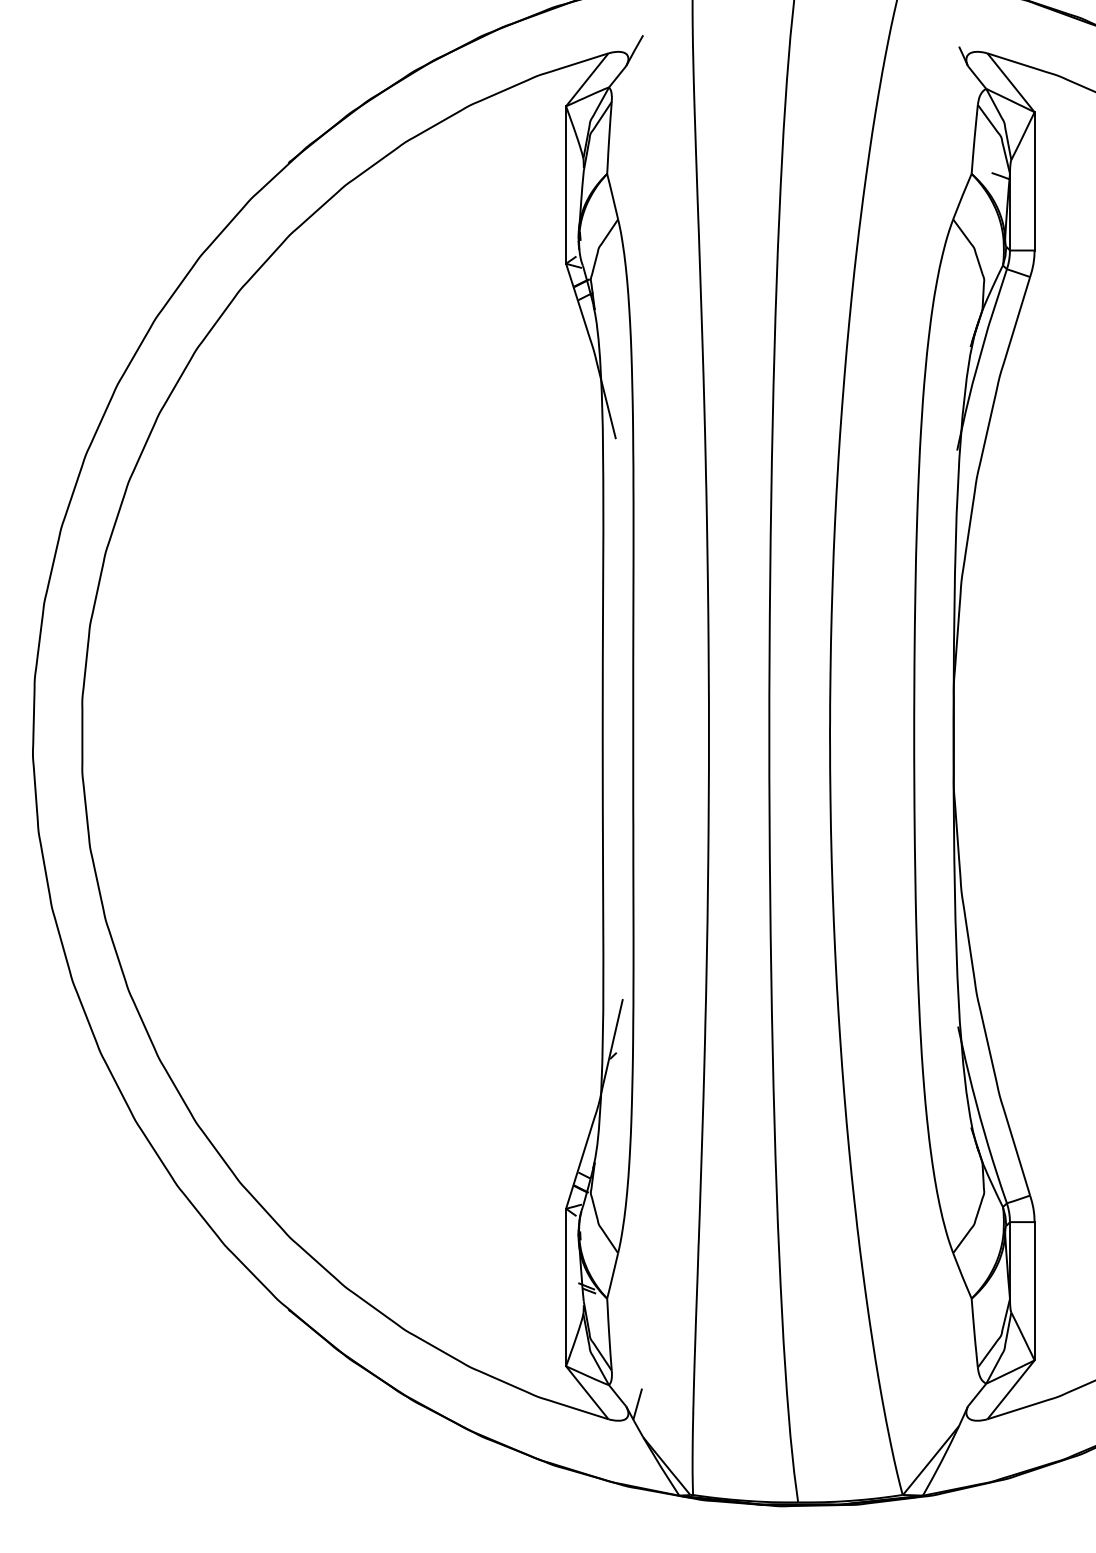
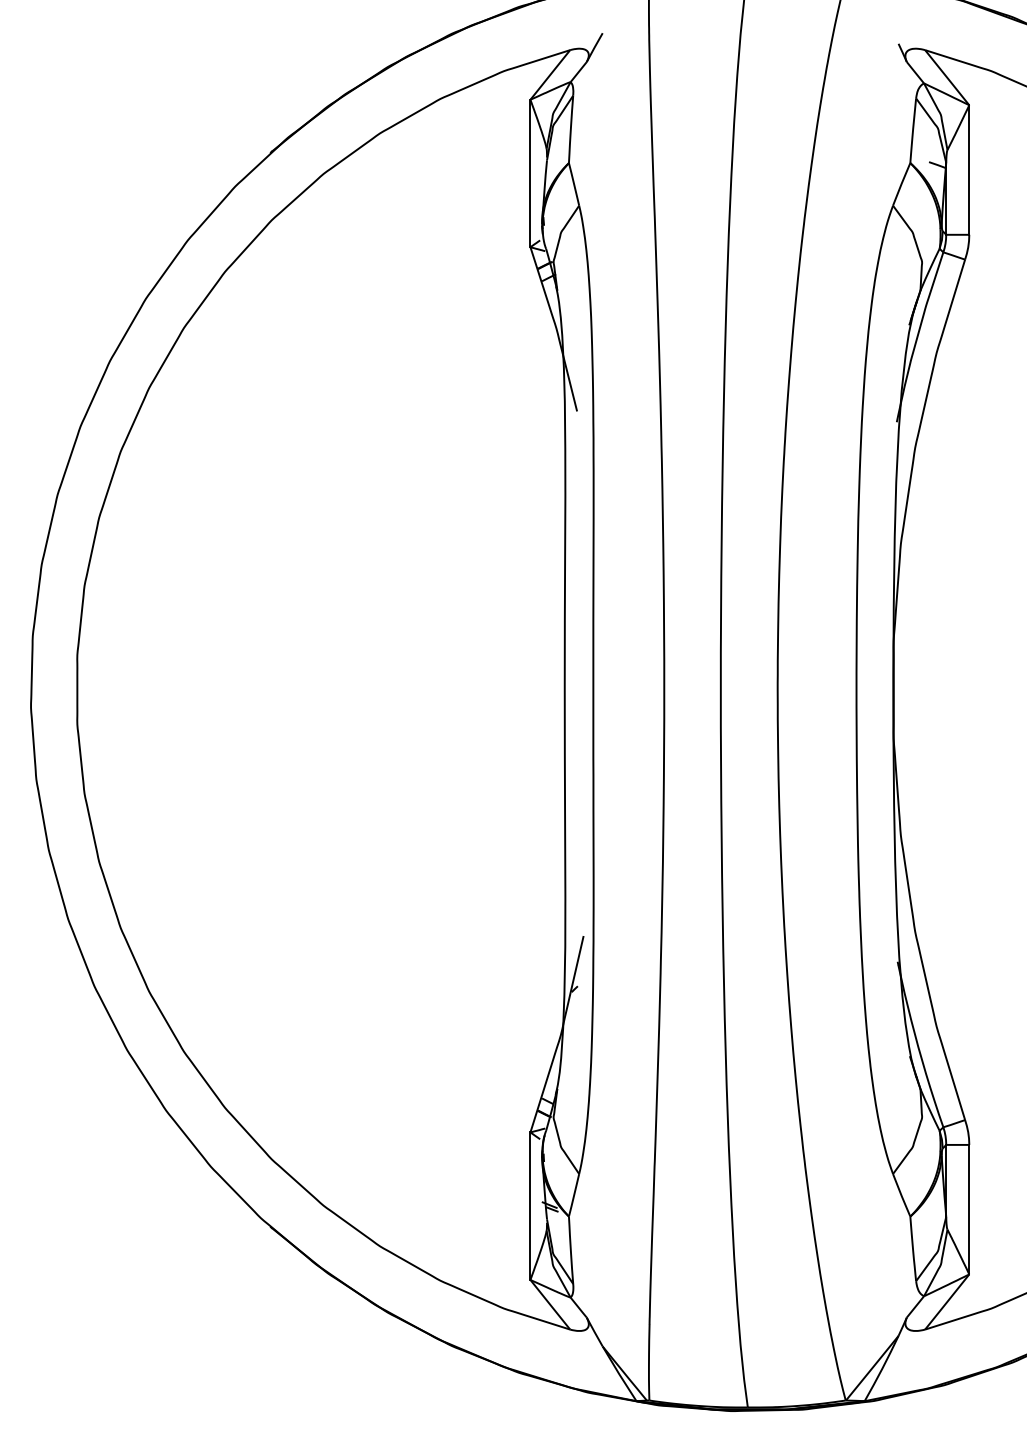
line: (637, 1404) -> (597, 1315), removed

